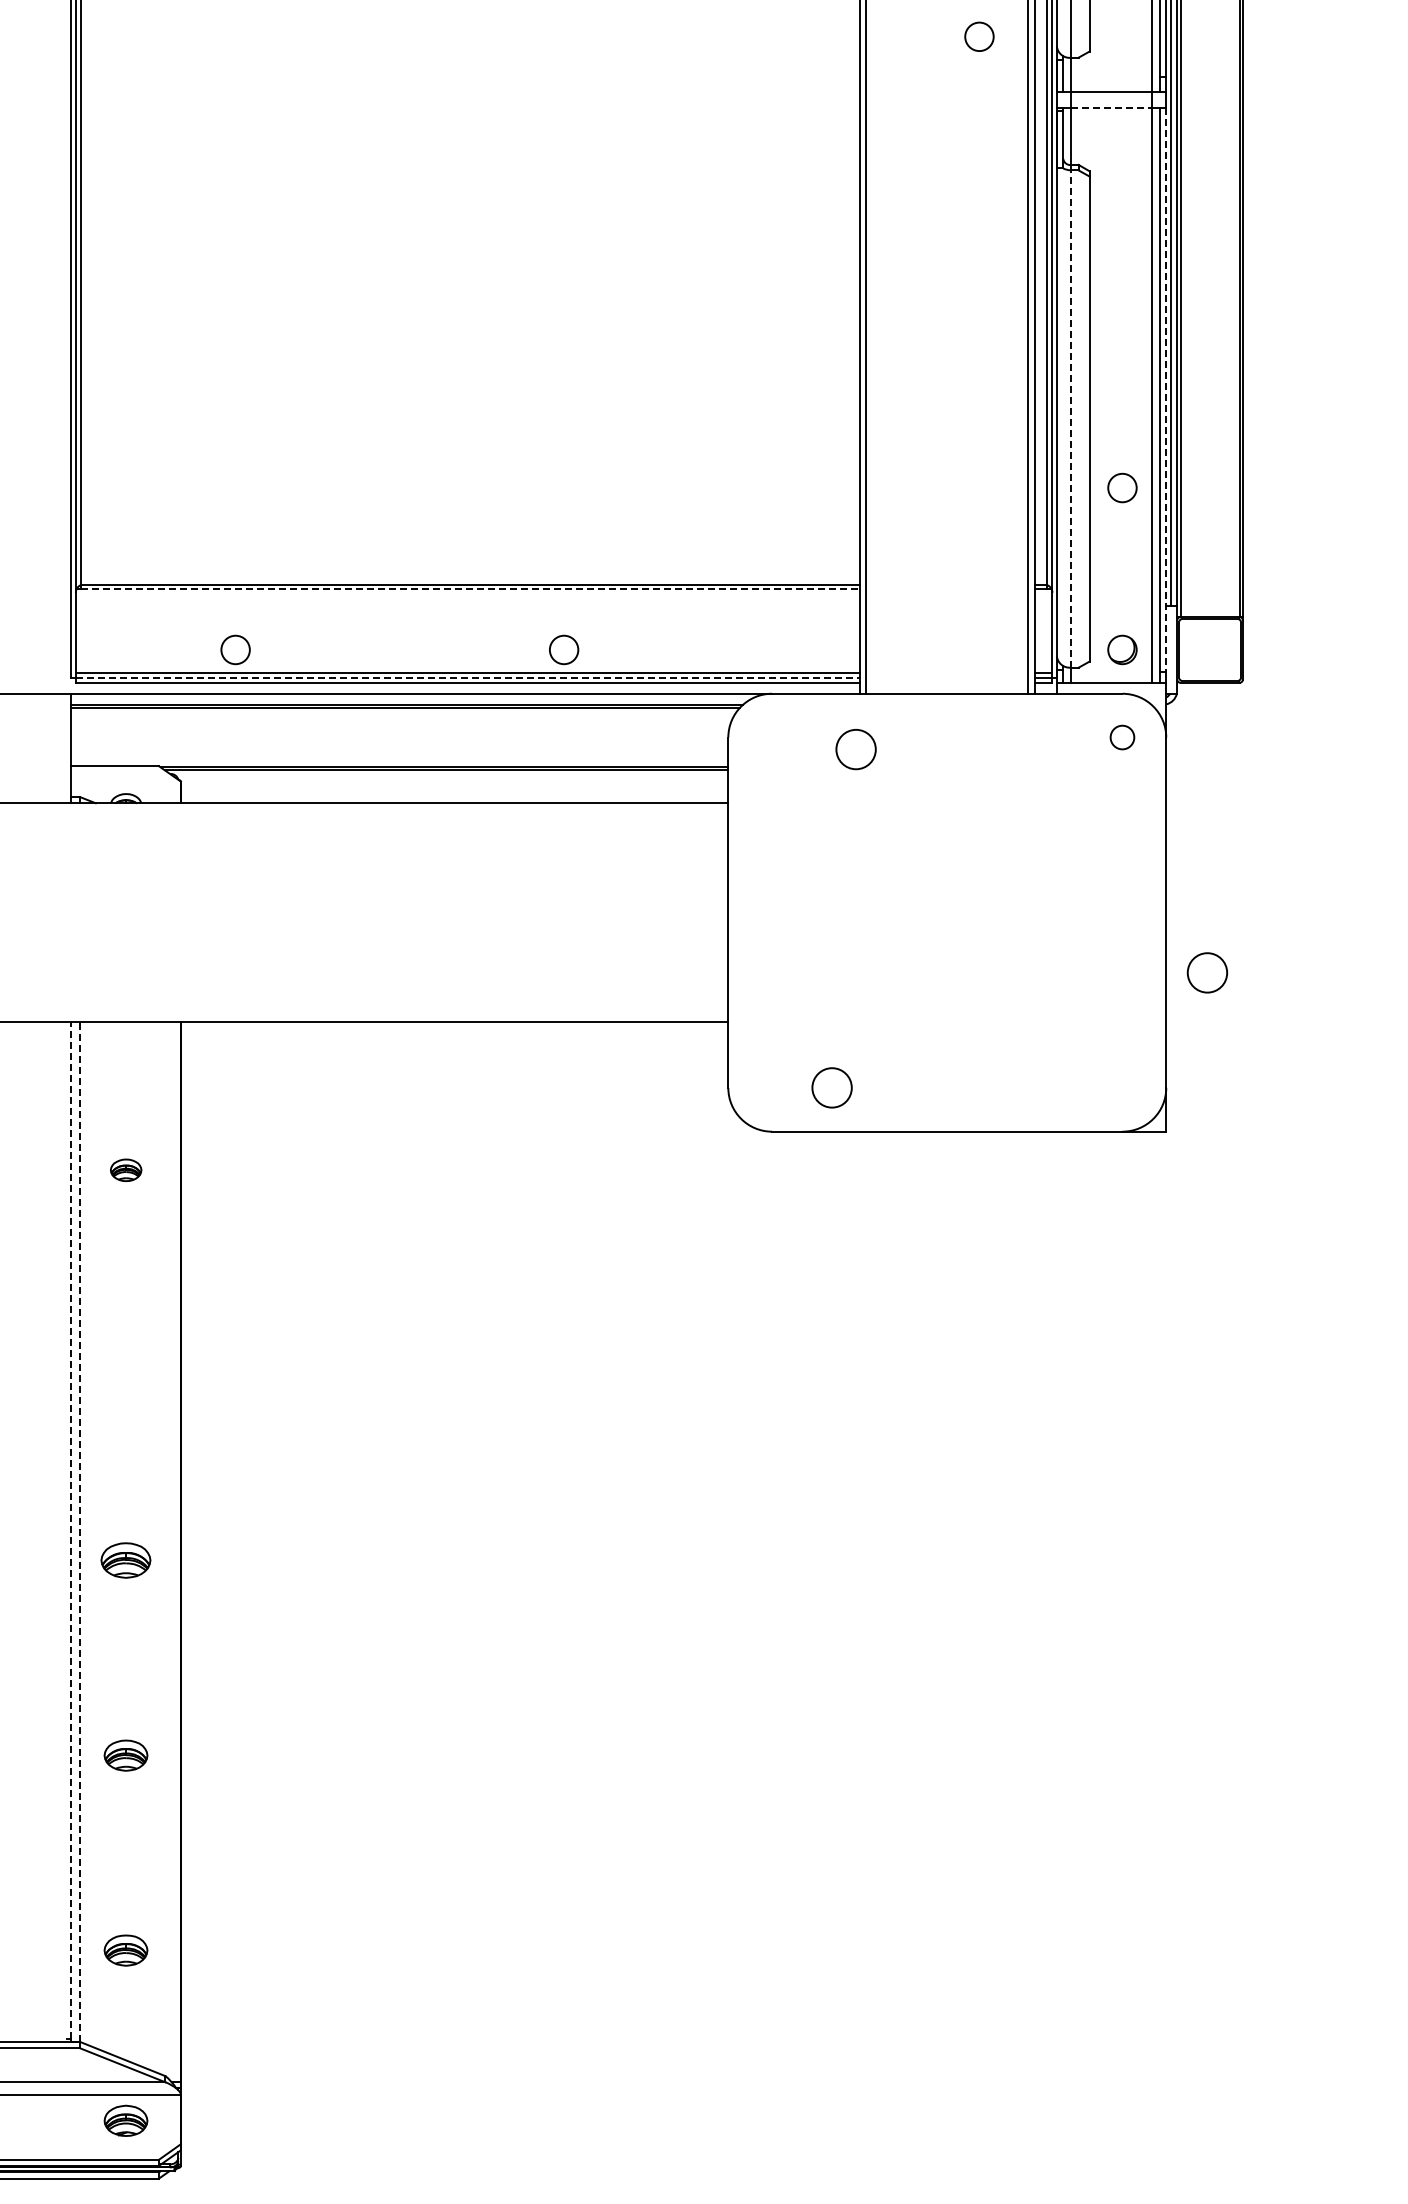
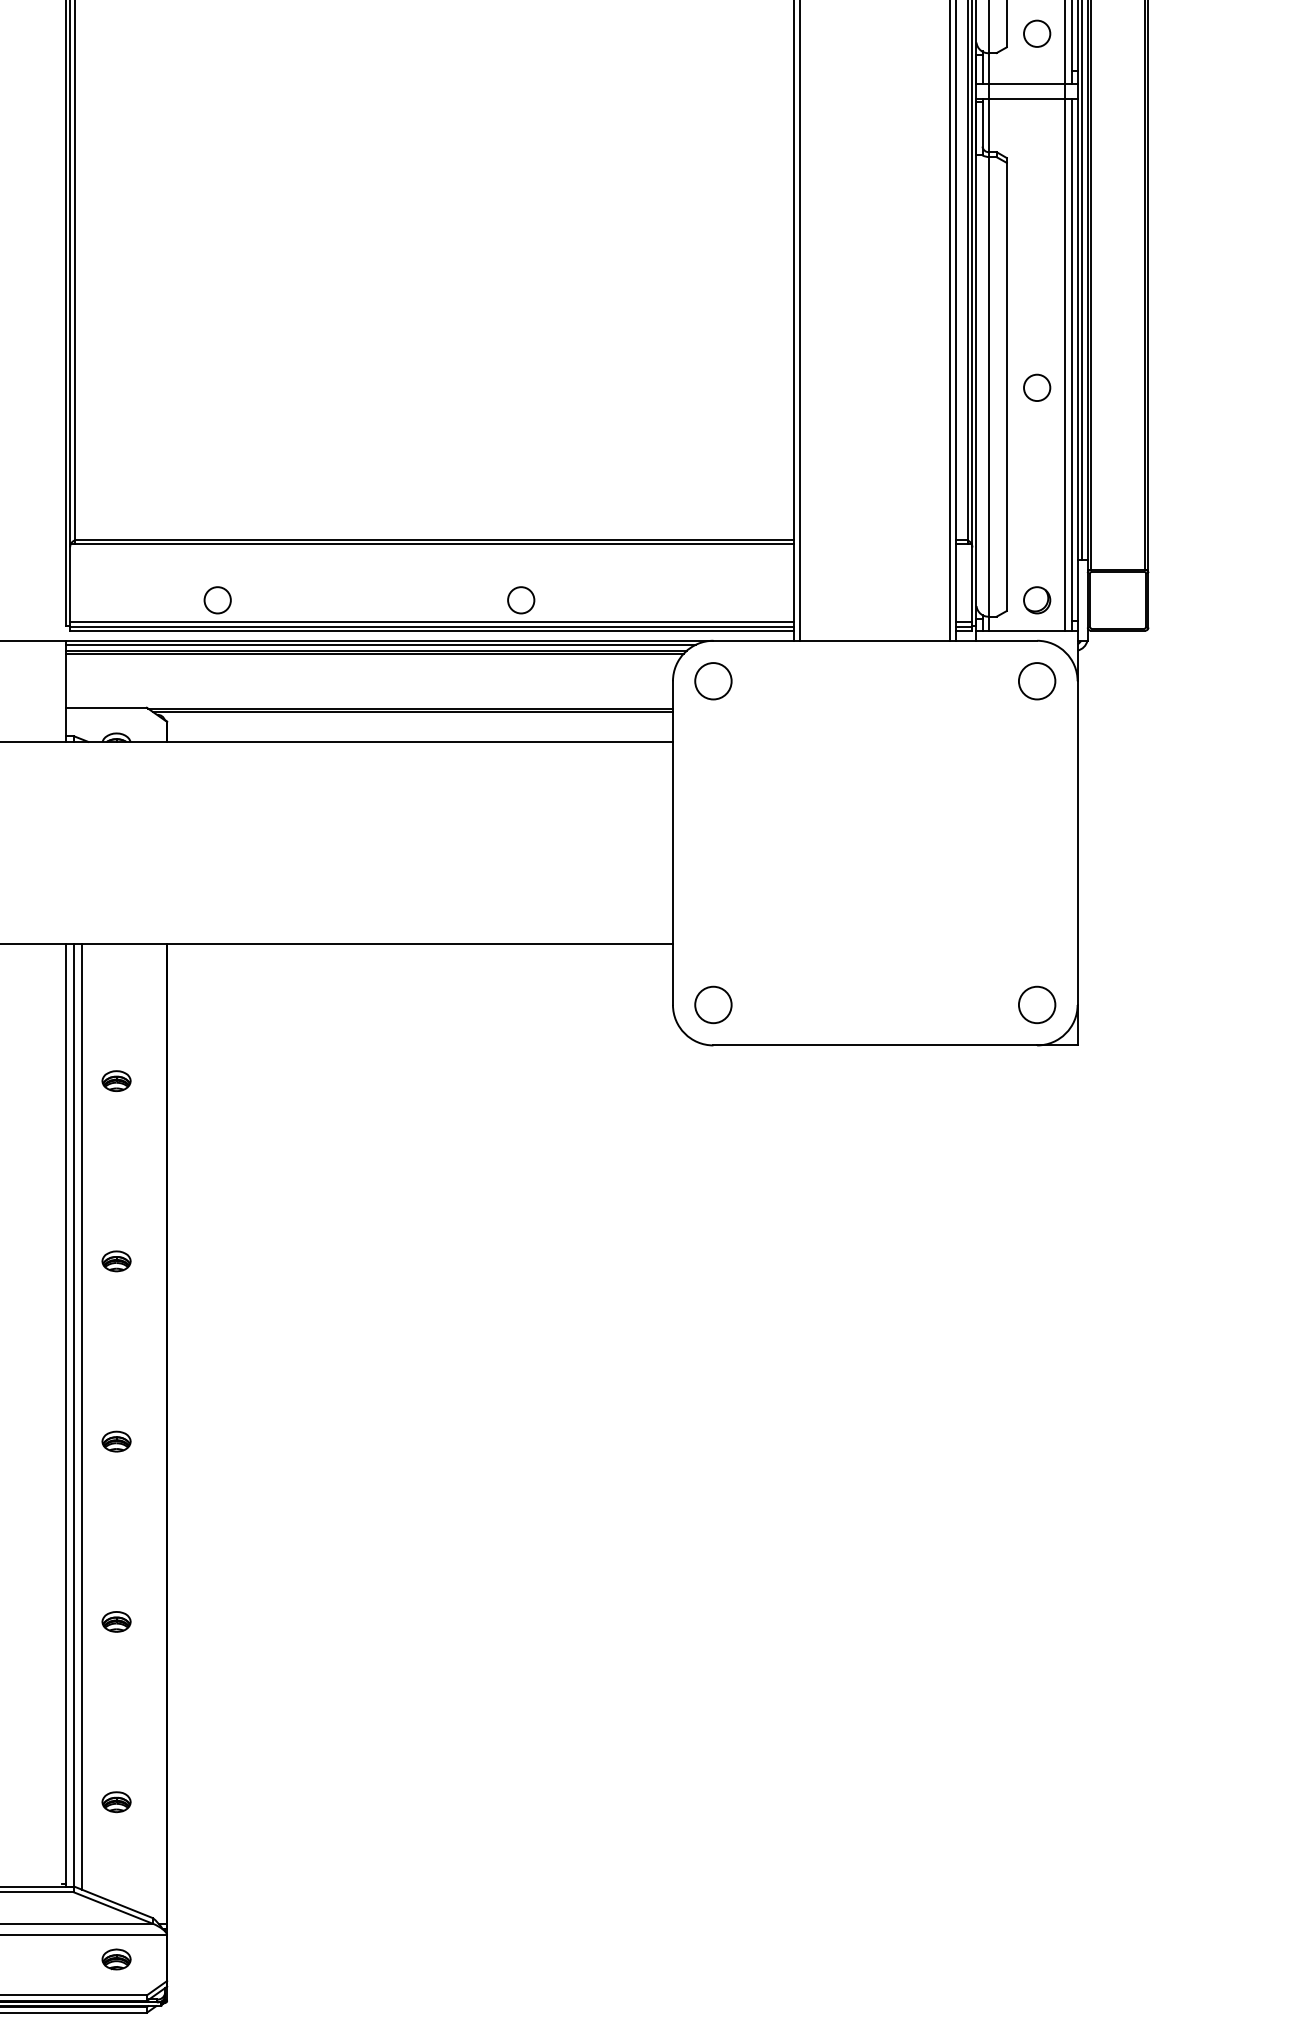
circle: (979, 36) -> (1037, 33), moved
line: (1111, 107) -> (1027, 99), dashed -> solid
line: (1166, 390) -> (1077, 360), dashed -> solid
line: (1070, 419) -> (989, 387), dashed -> solid
circle: (1122, 487) -> (1037, 387), moved
line: (470, 589) -> (434, 544), dashed -> solid
line: (467, 678) -> (431, 626), dashed -> solid
line: (412, 698) -> (381, 645), added
circle: (1122, 737) -> (1037, 681), size x1.67
circle: (855, 749) -> (712, 681), moved
circle: (1207, 972) -> (1037, 1004), moved
circle: (831, 1087) -> (712, 1004), moved
part: (126, 1365) -> (116, 1261), added
line: (71, 1530) -> (66, 1413), dashed -> solid
line: (80, 1532) -> (74, 1415), dashed -> solid
line: (88, 1533) -> (81, 1416), added
part: (126, 1560) -> (116, 1441), size x0.62
part: (126, 1755) -> (116, 1621), size x0.71
part: (126, 1950) -> (116, 1802), size x0.71
part: (126, 2120) -> (116, 1959), size x0.71

